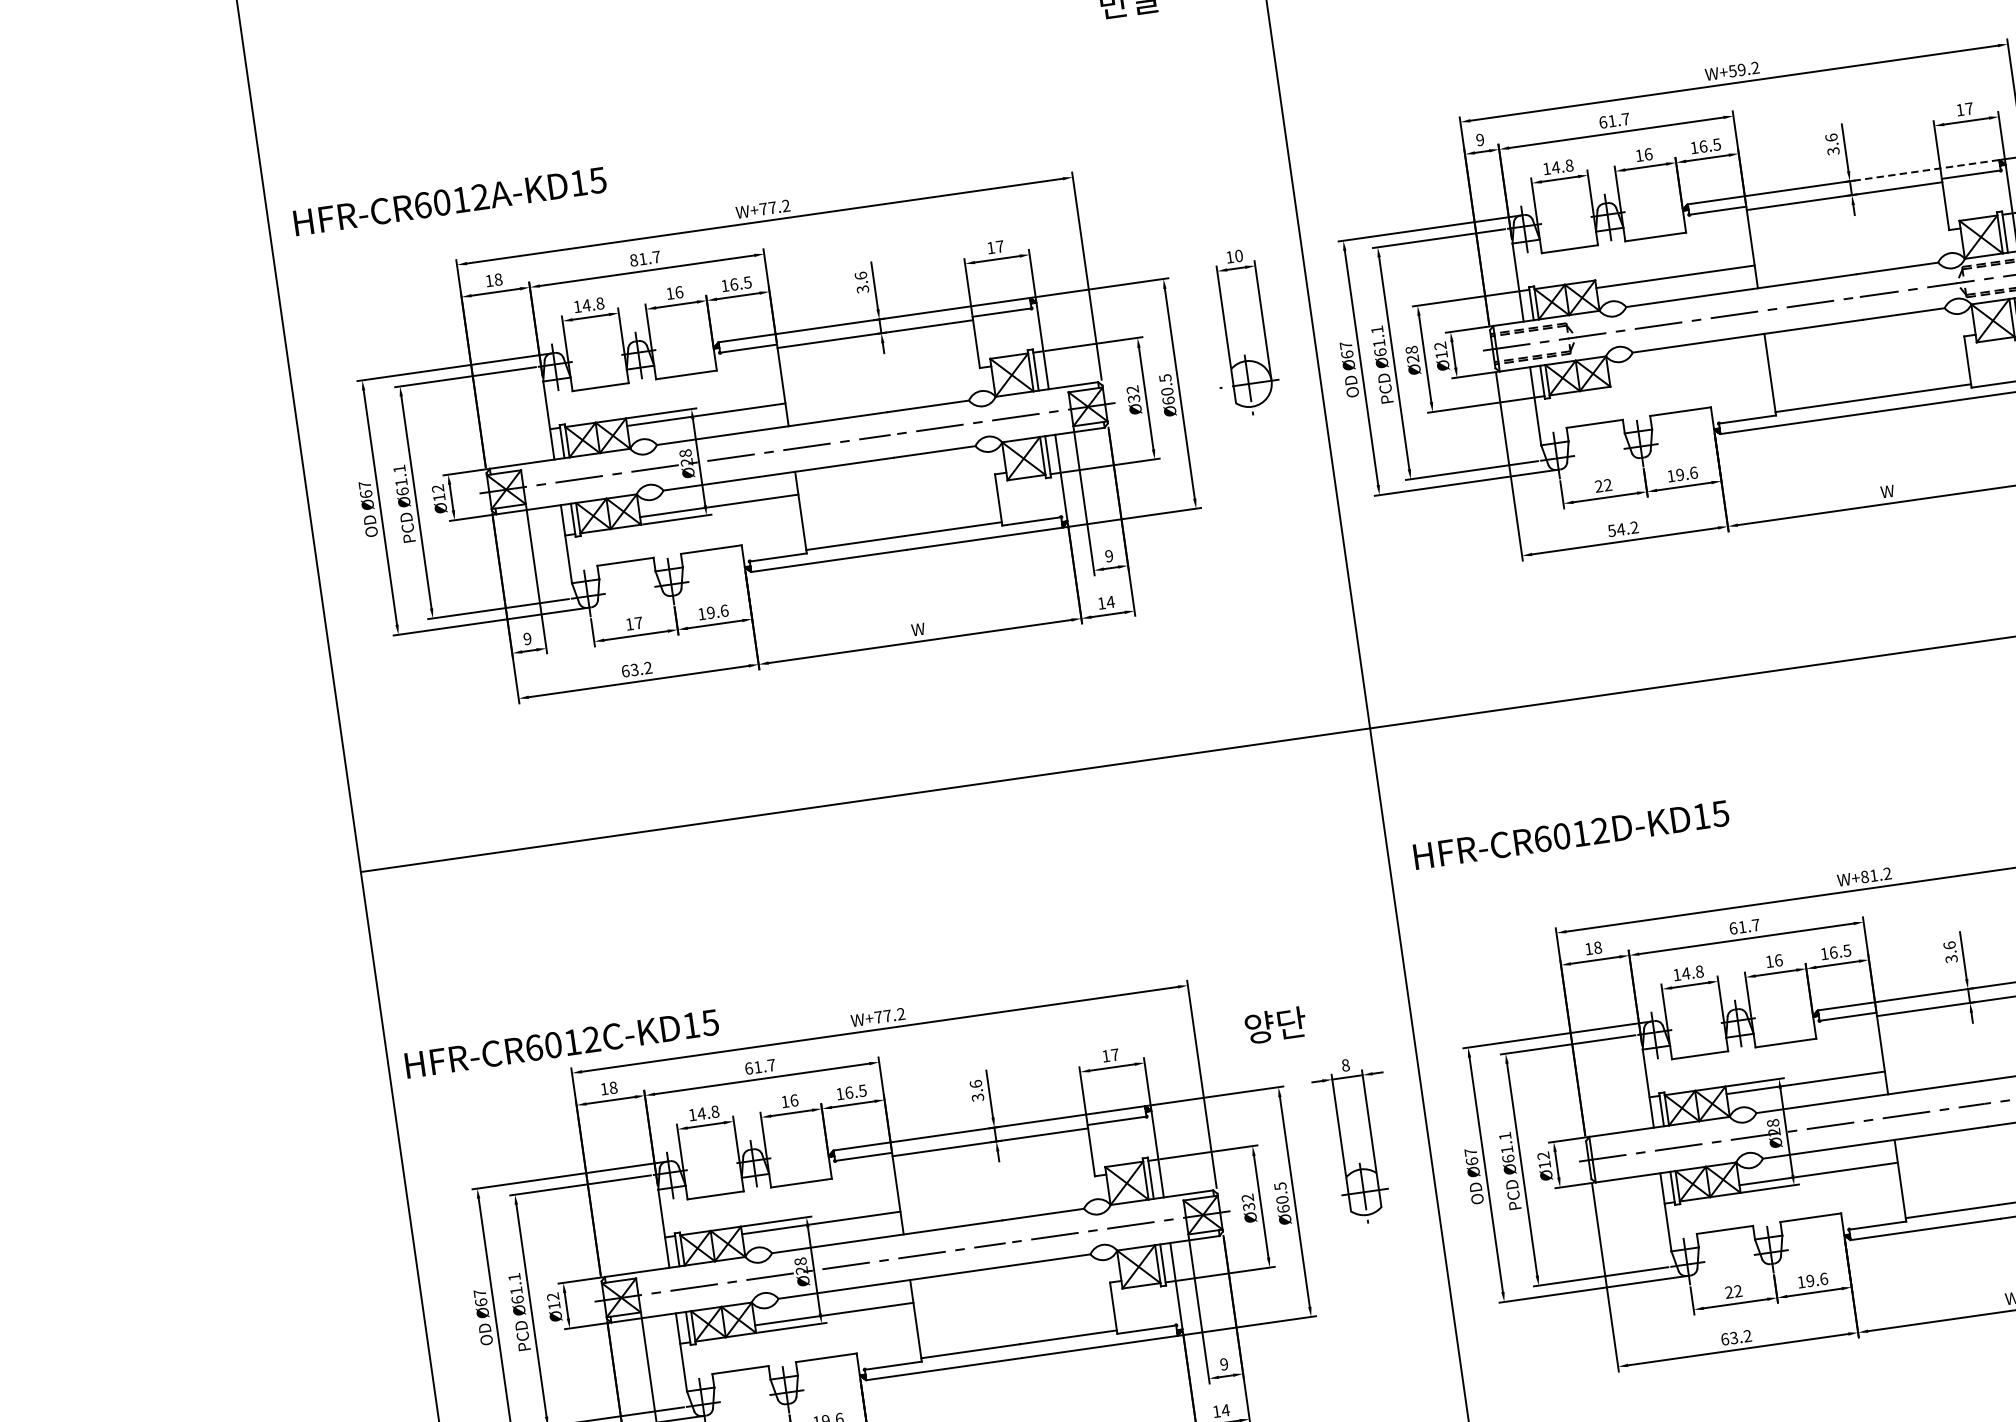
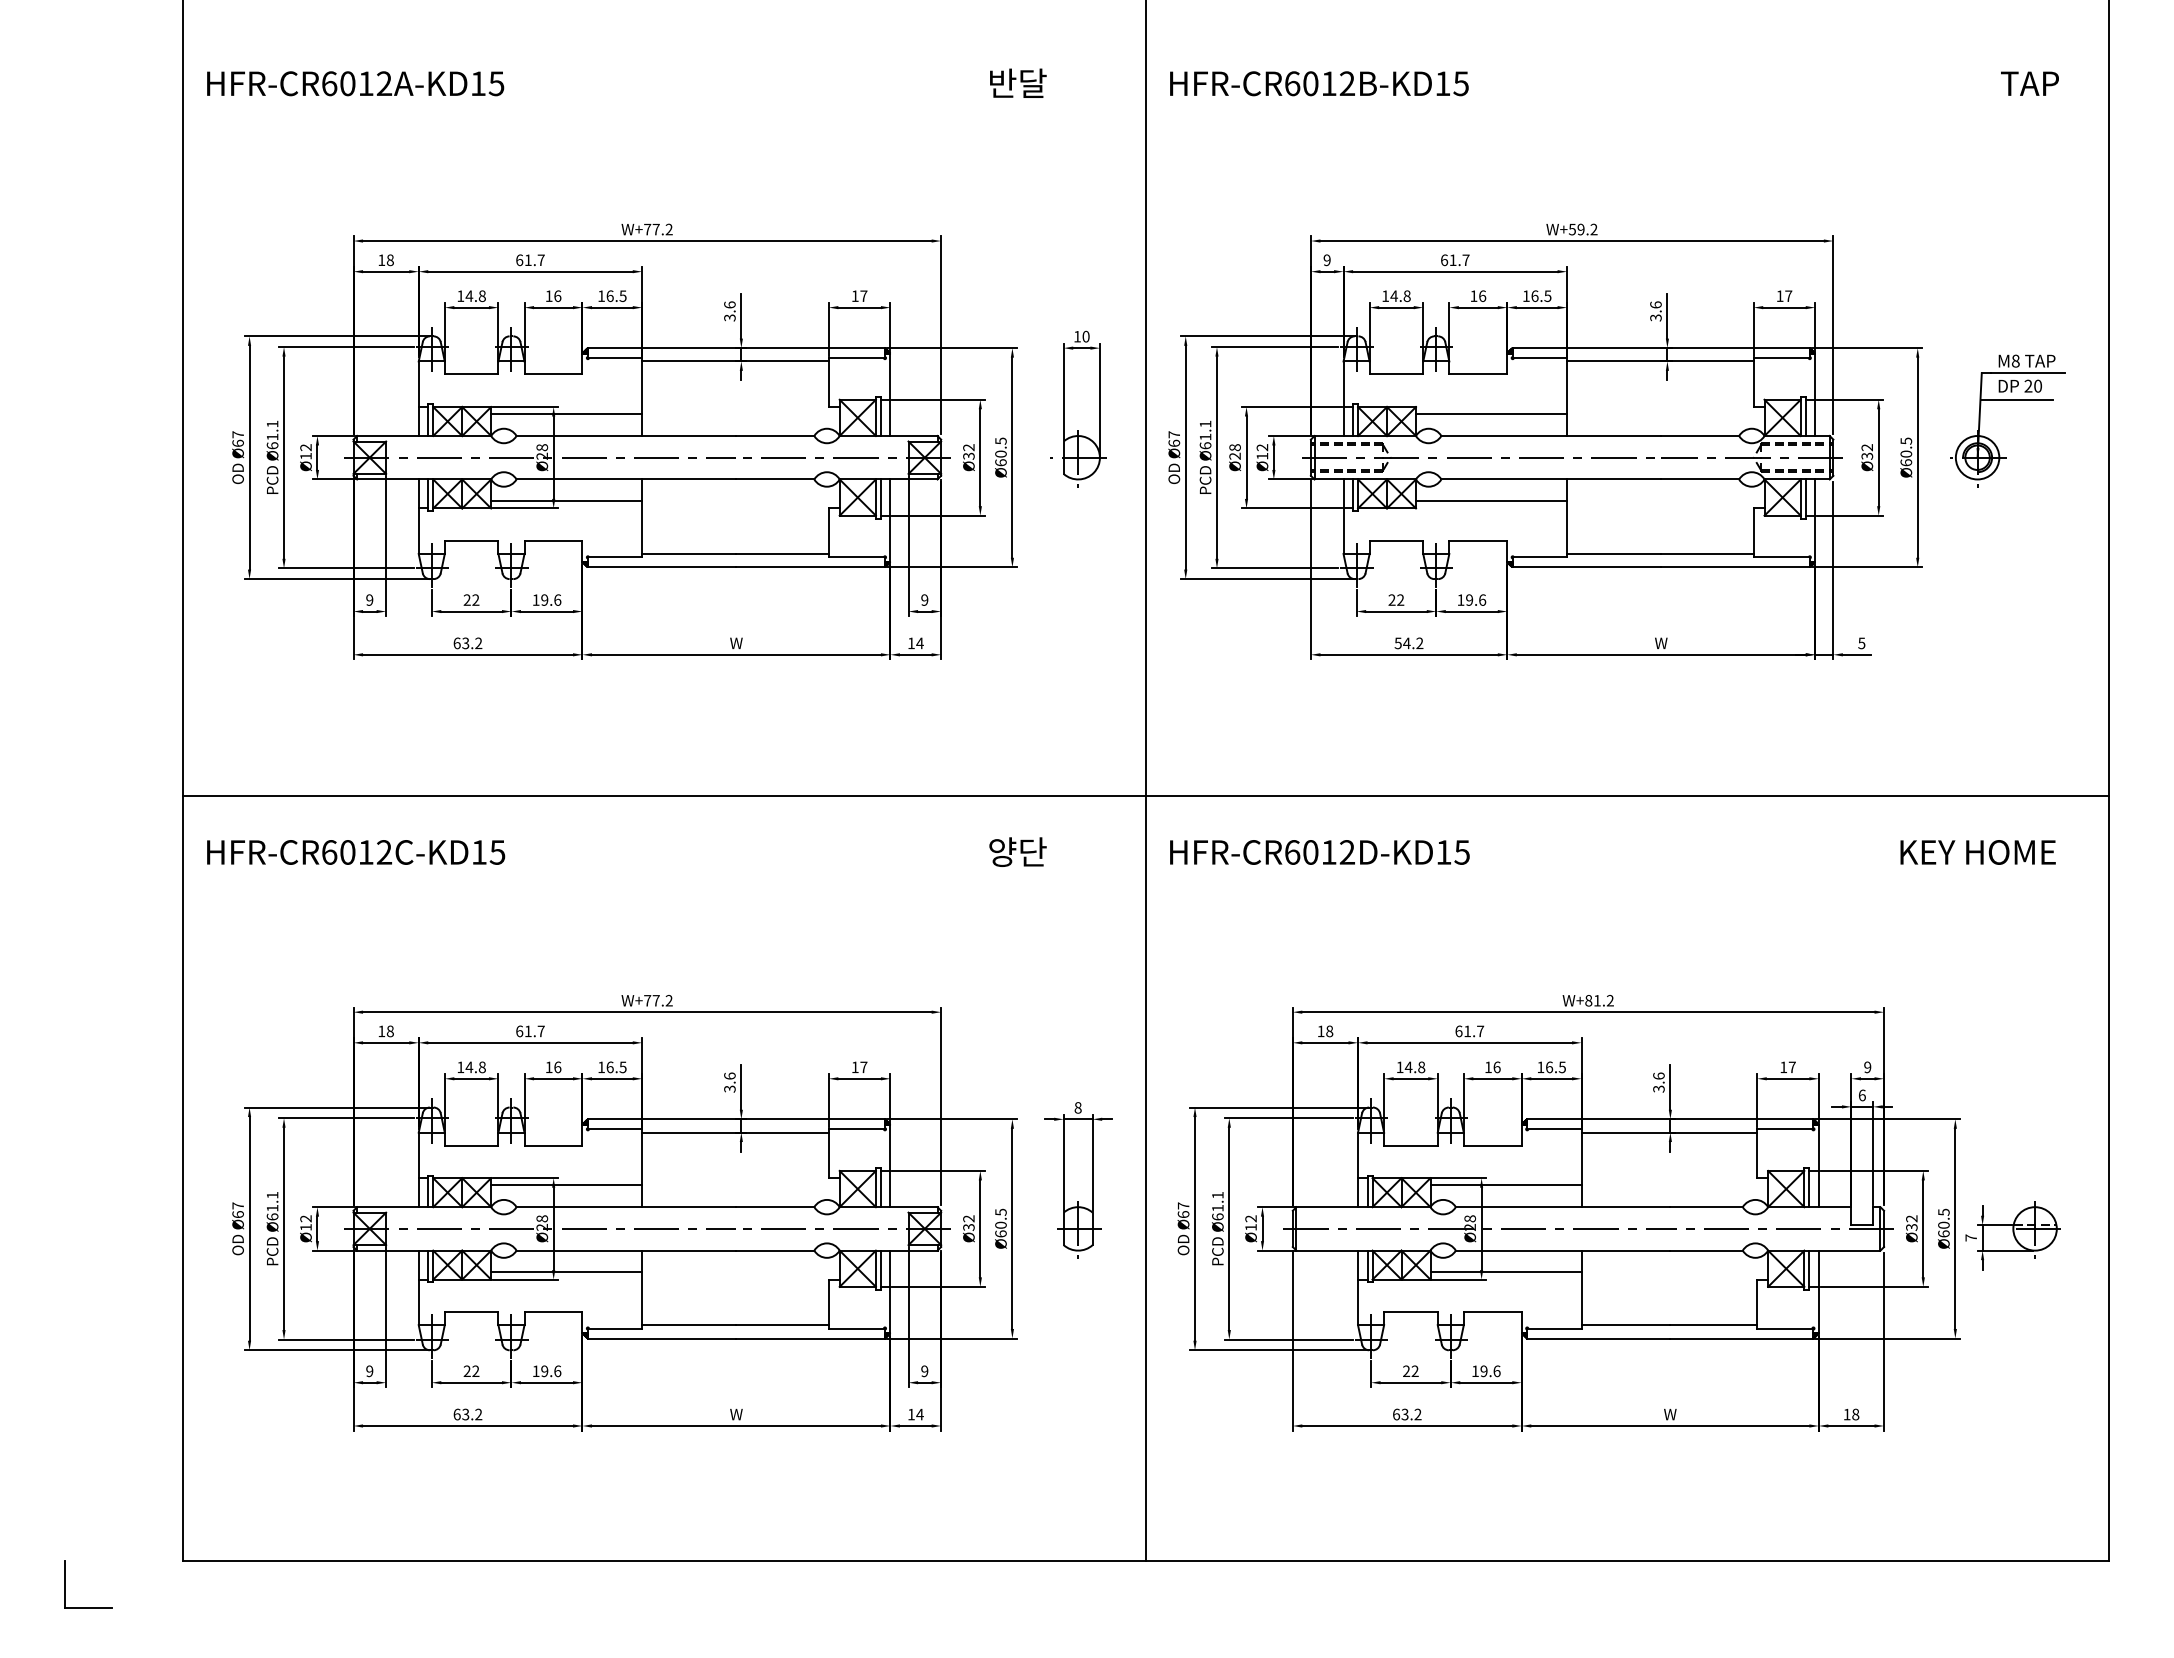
line: (1921, 171) -> (1735, 348), dashed -> solid
text: (450, 201) -> (355, 83), moved
text: (633, 259) -> (519, 259), 81.7 -> 61.7
line: (1688, 368) -> (1491, 501), added
text: (634, 623) -> (471, 599), 17 -> 22
text: (1571, 835) -> (1319, 852), moved
text: (1275, 1024) -> (1017, 851), moved
text: (562, 1043) -> (356, 852), moved

